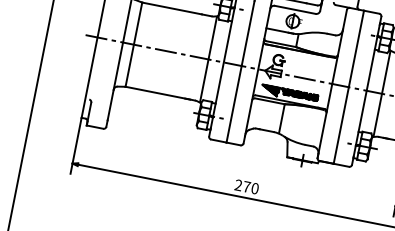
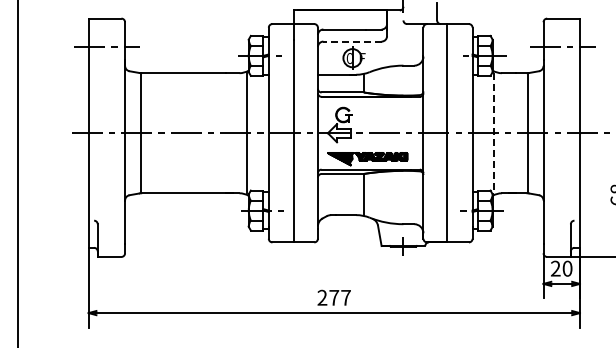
line: (295, 9) -> (352, 41), solid -> dashed
line: (382, 94) -> (494, 133), solid -> dashed
text: (254, 188) -> (345, 297), 270 -> 277

